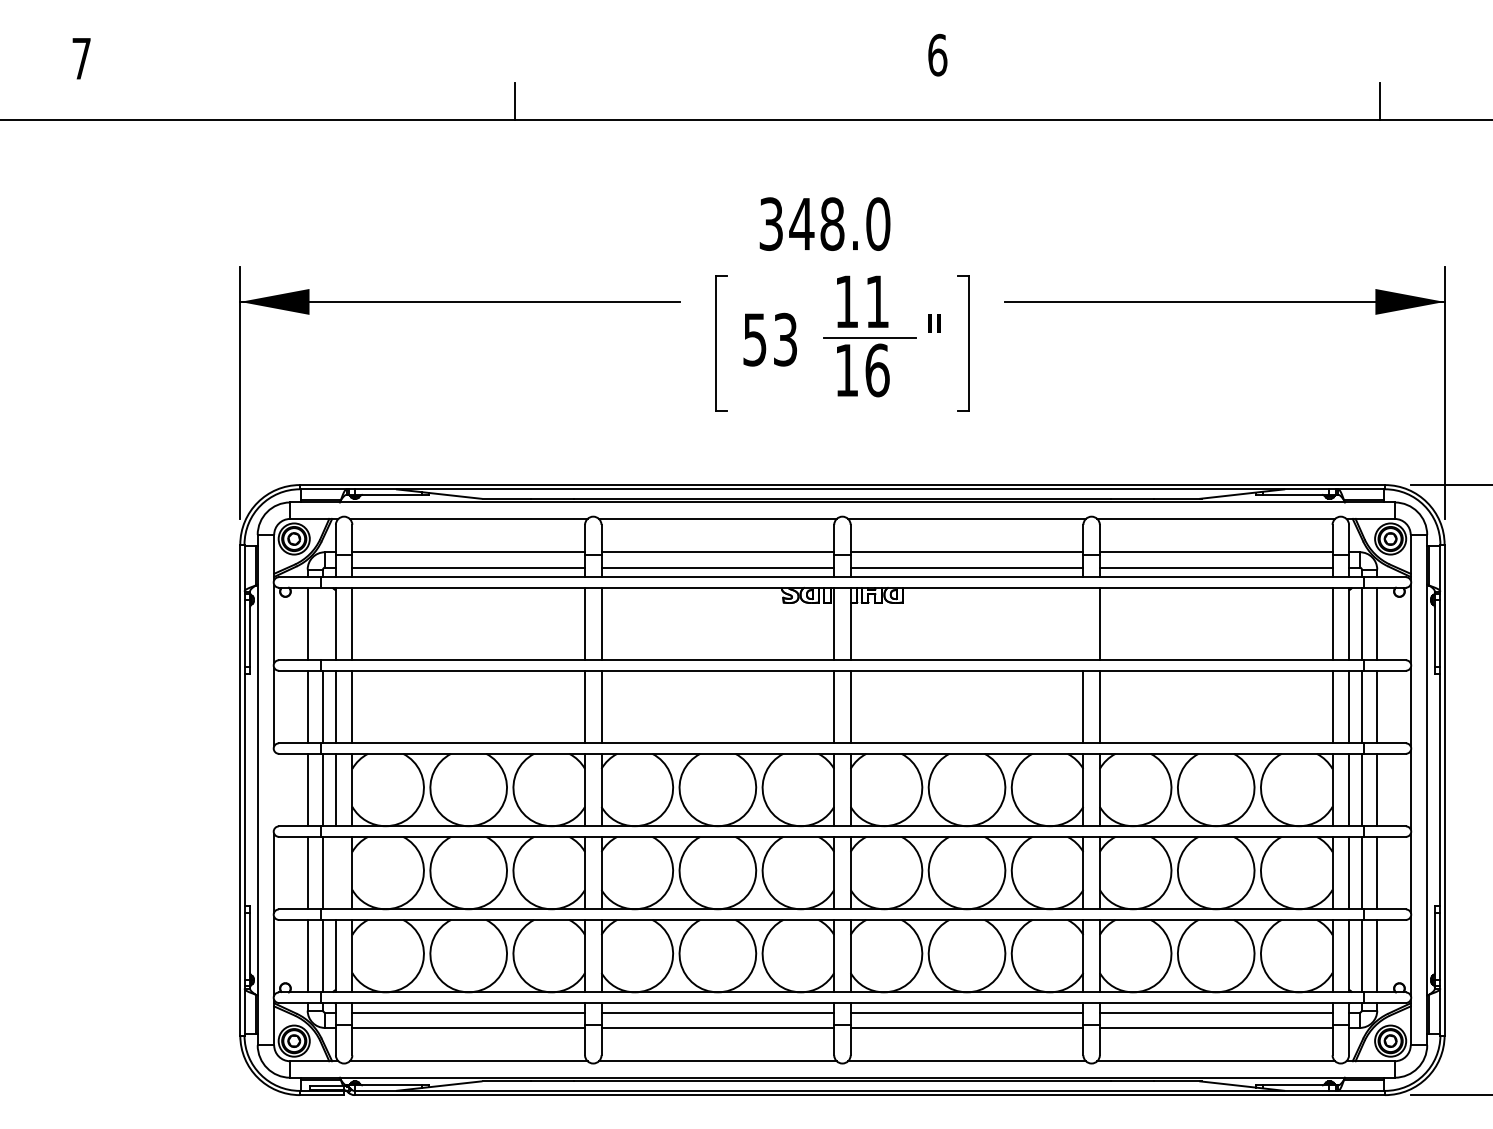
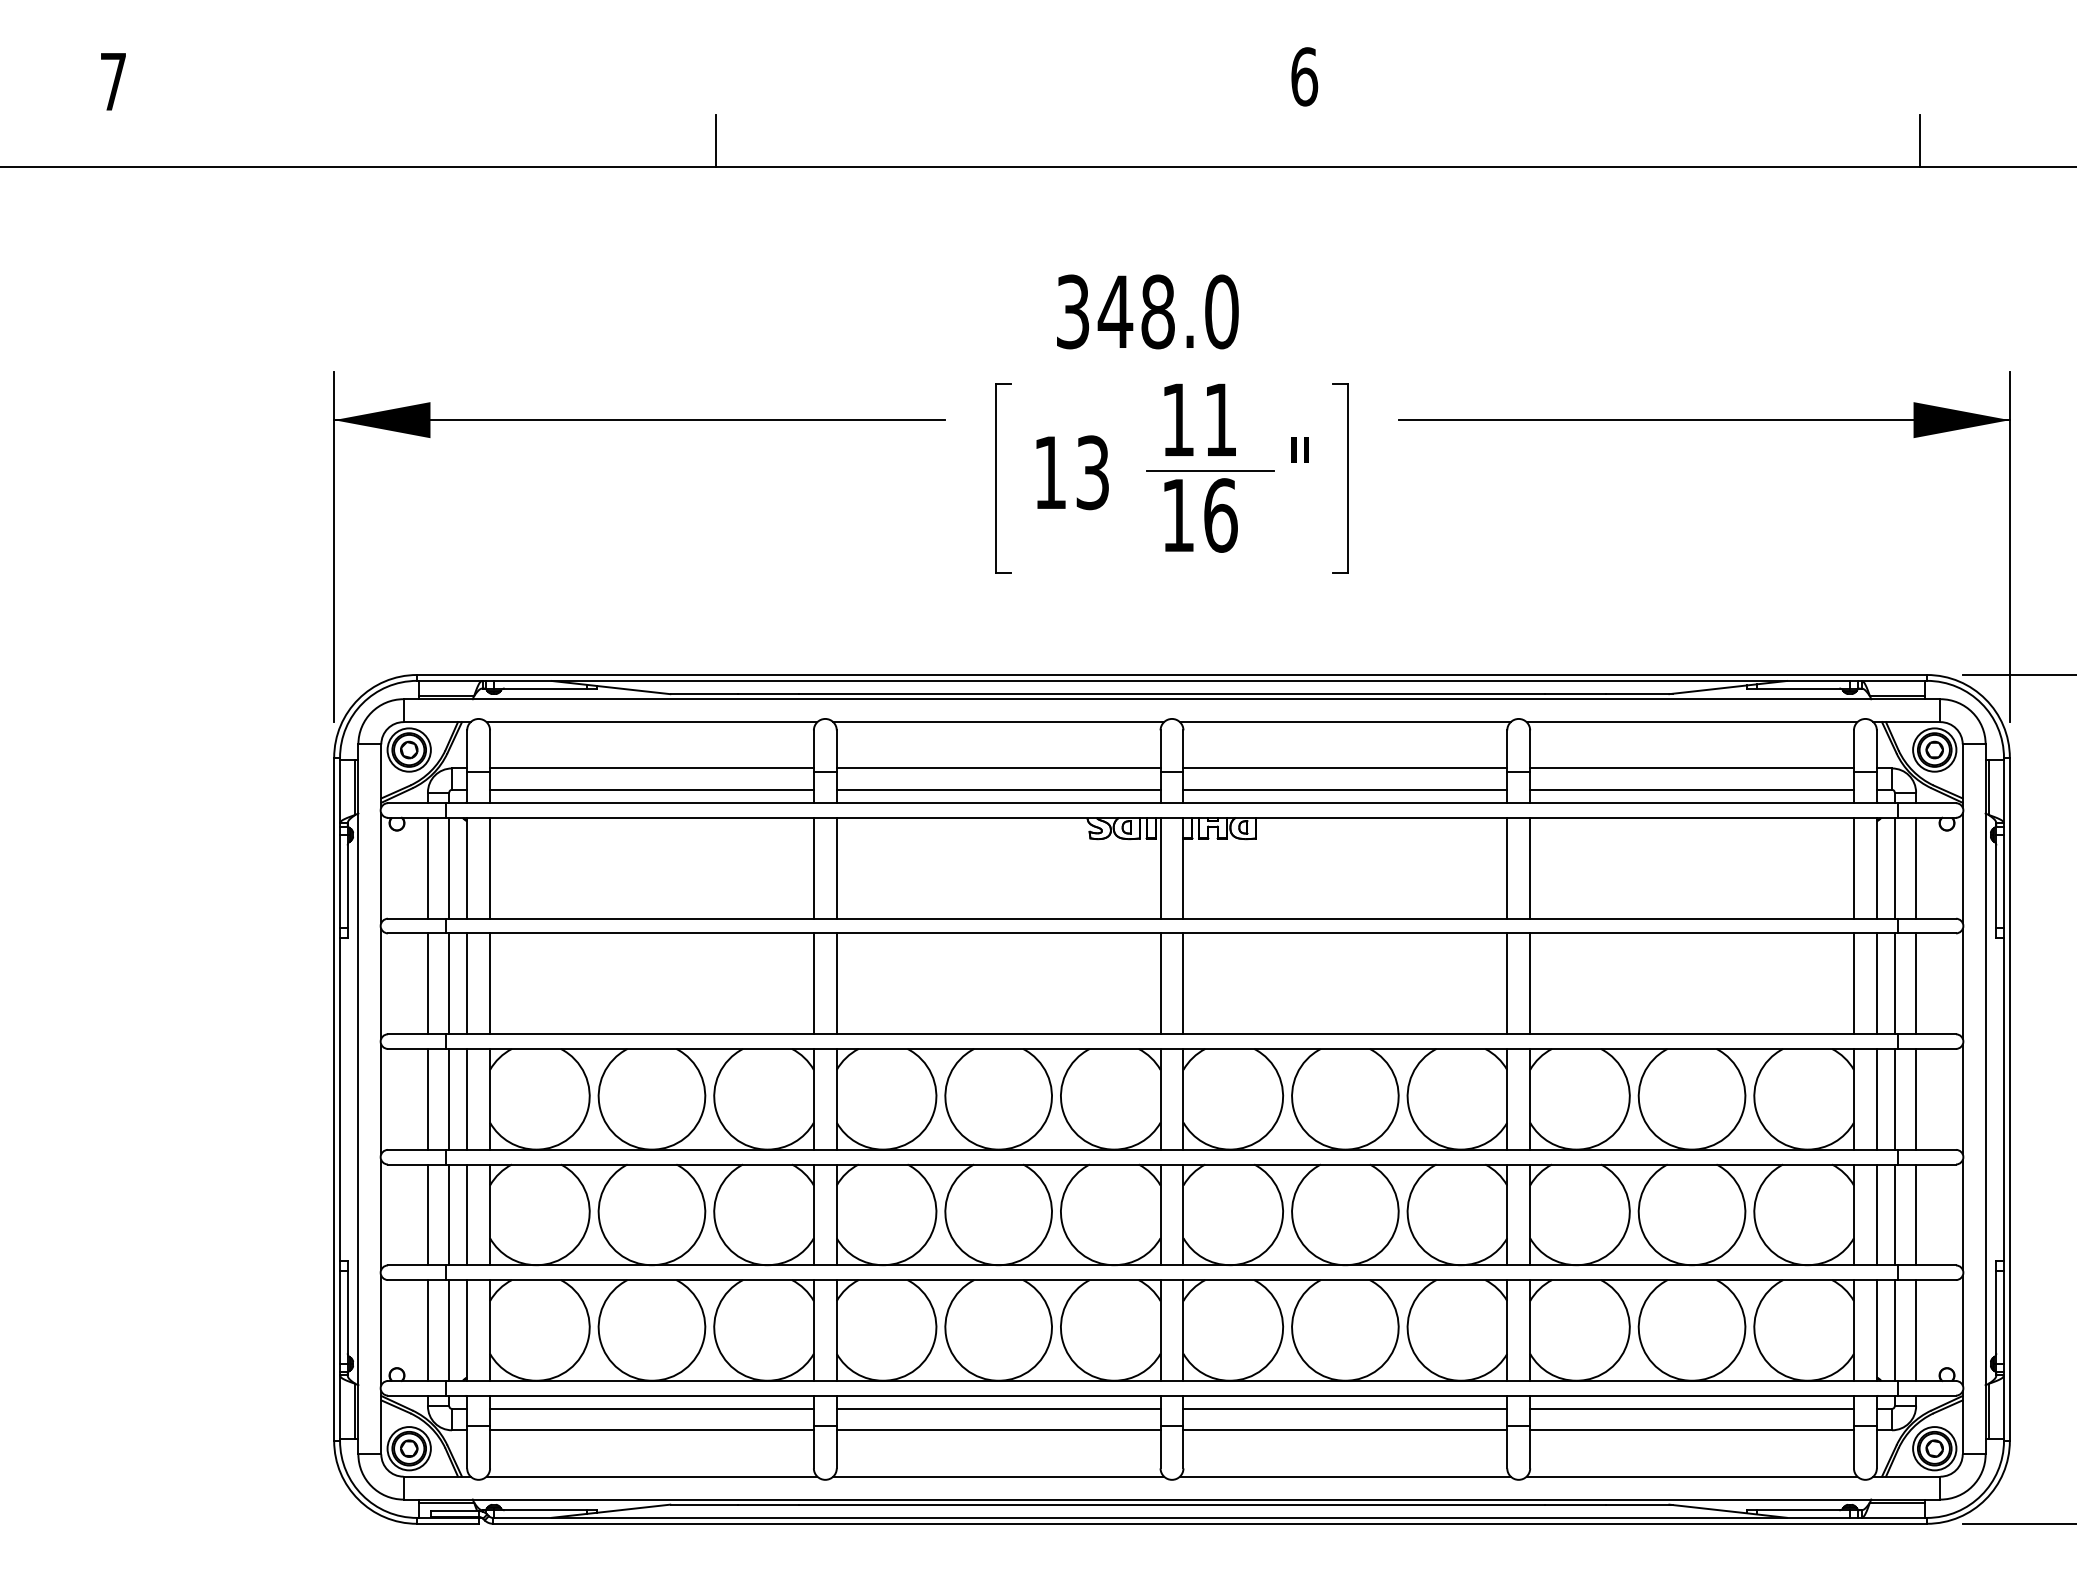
text: (754, 340) -> (1049, 473), 53 -> 13
line: (323, 623) -> (449, 867), added
line: (1083, 623) -> (1507, 867), added
line: (274, 790) -> (381, 1099), added
line: (336, 872) -> (467, 1214), added

